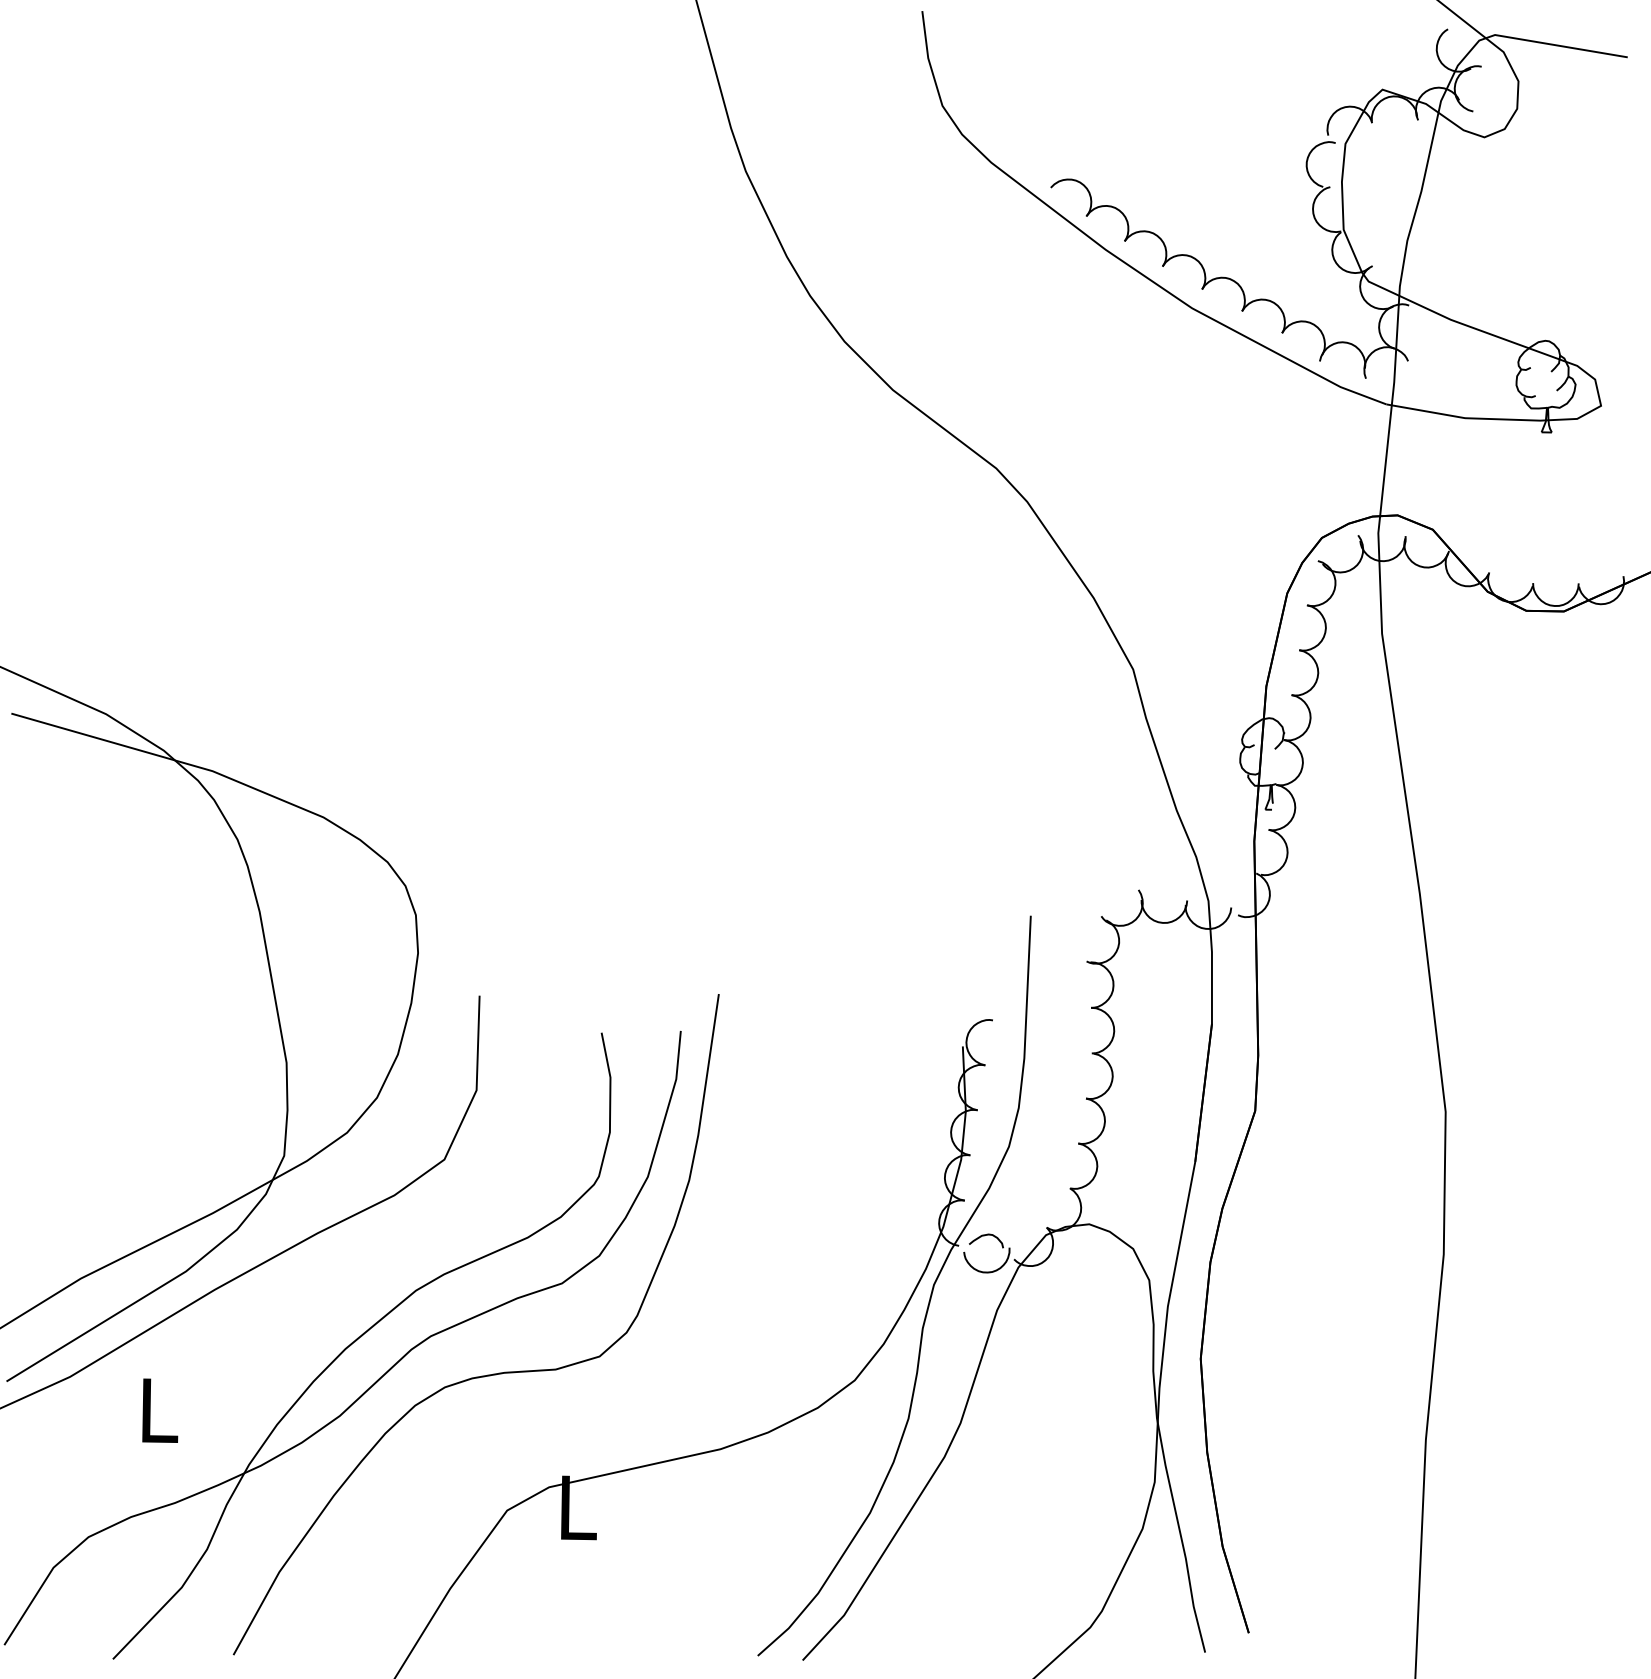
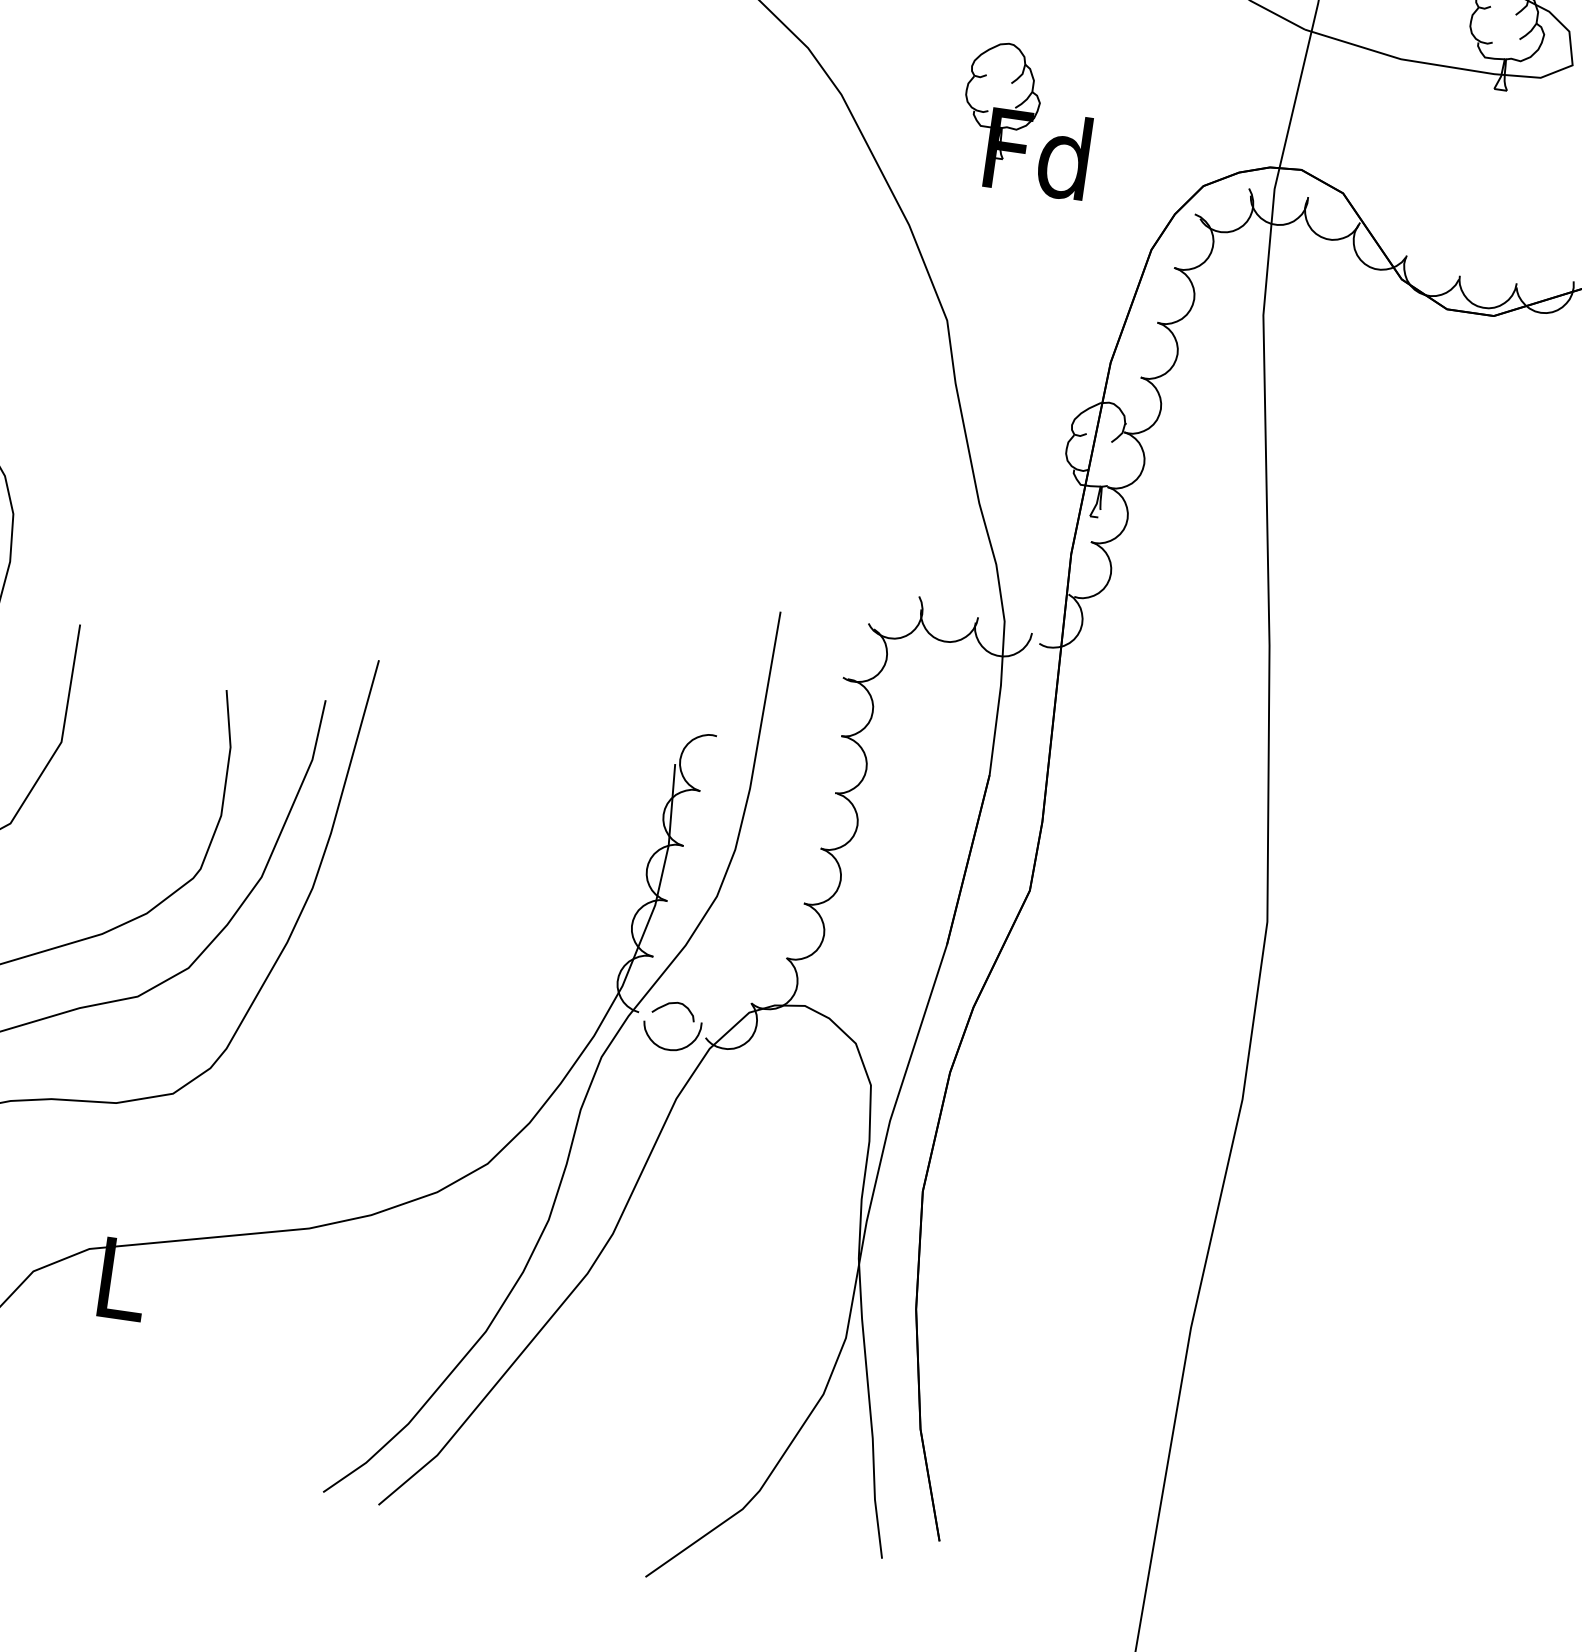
part: (1176, 503) -> (1027, 120), added

